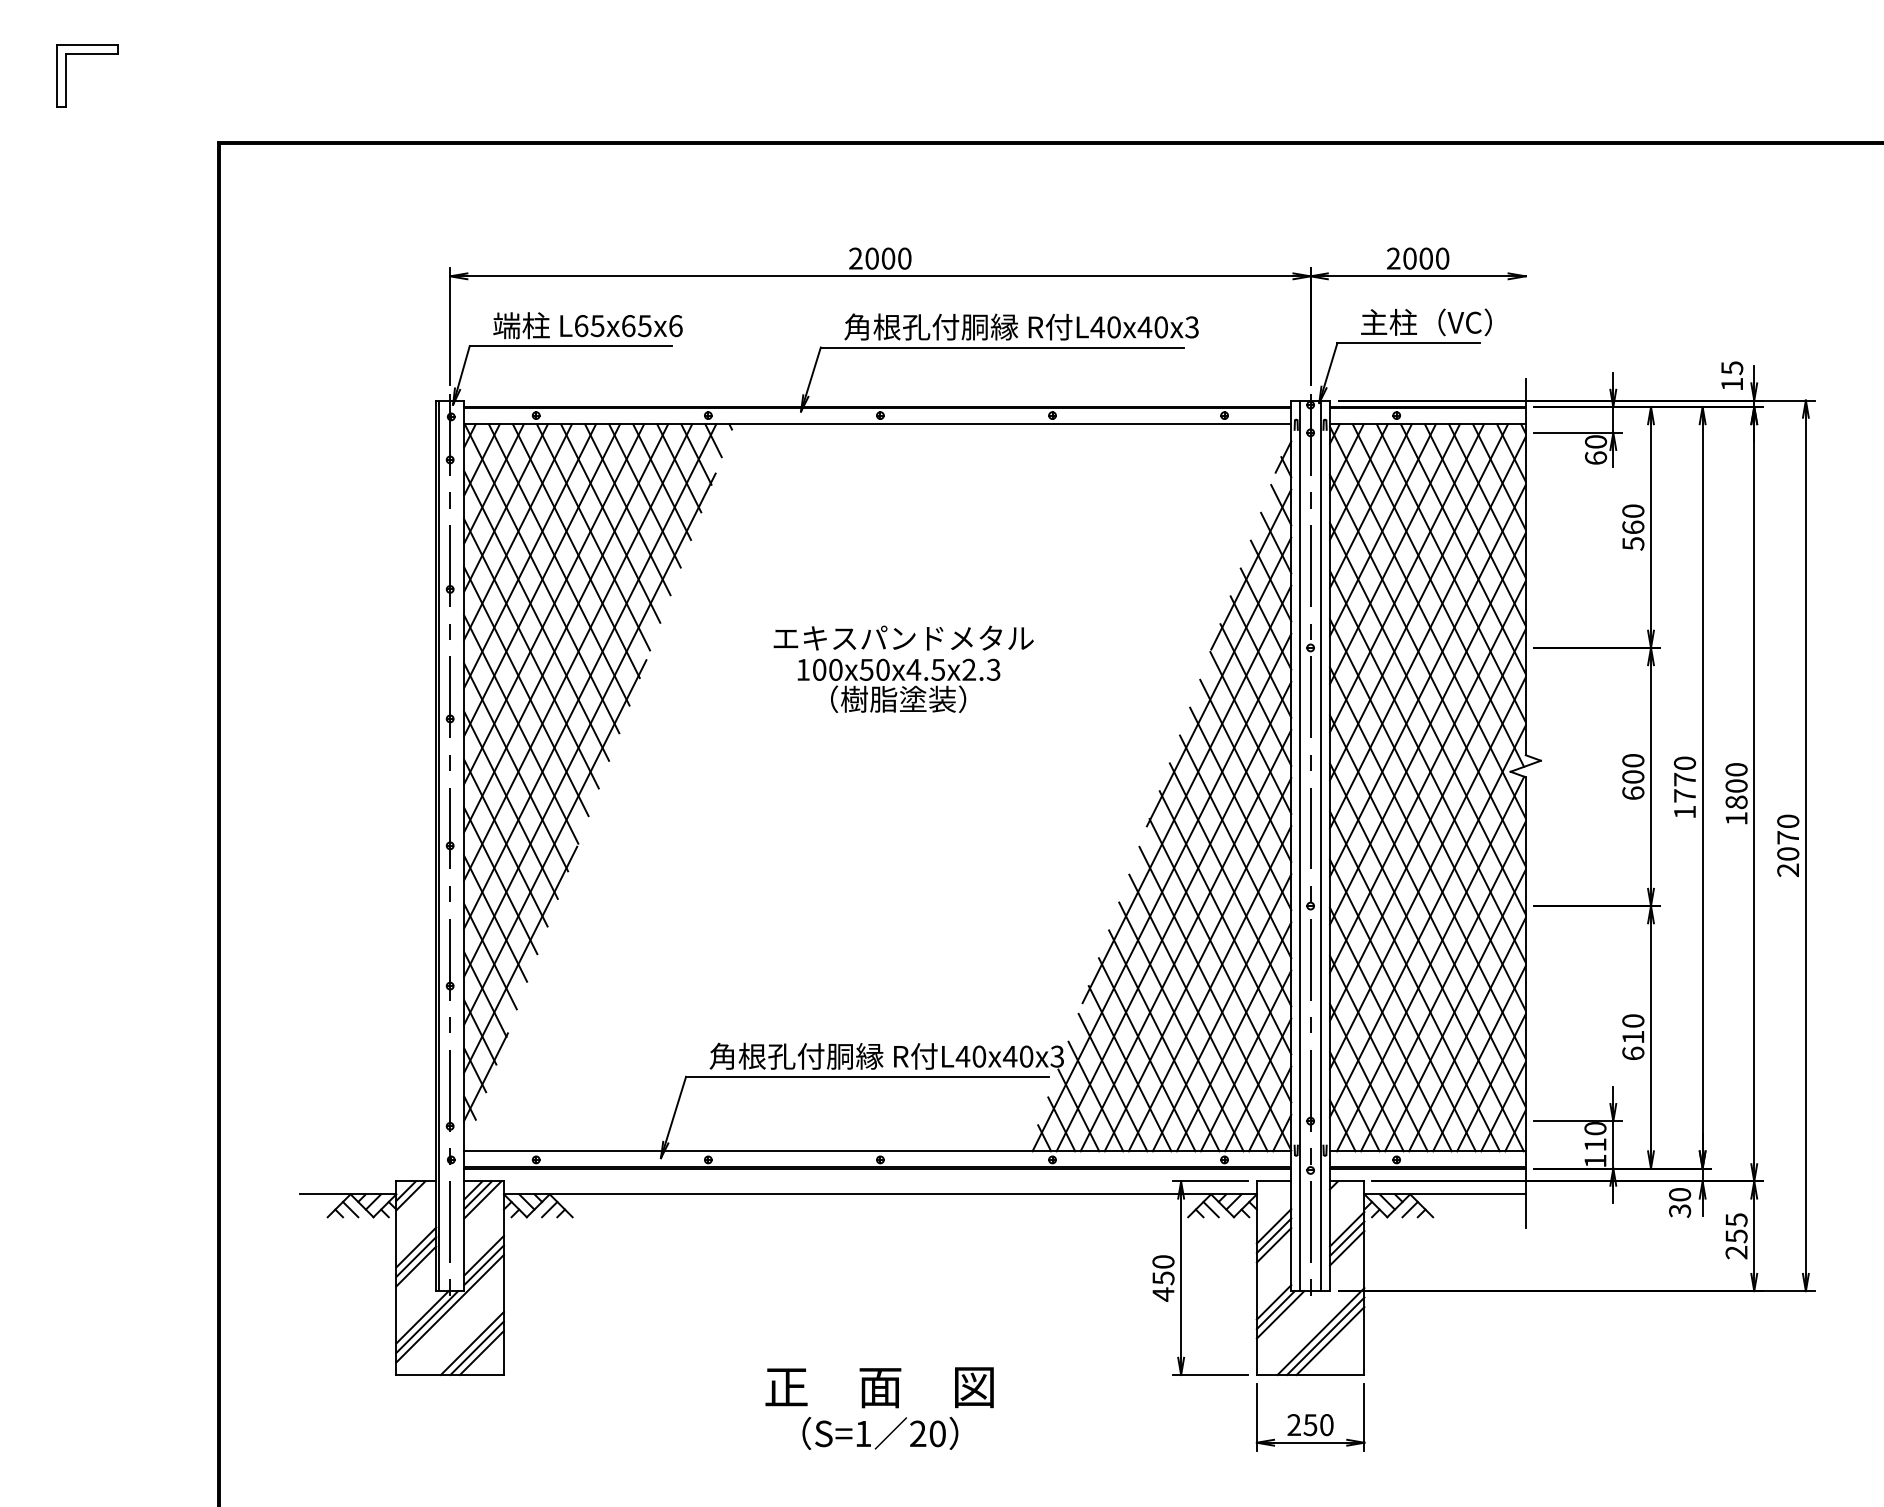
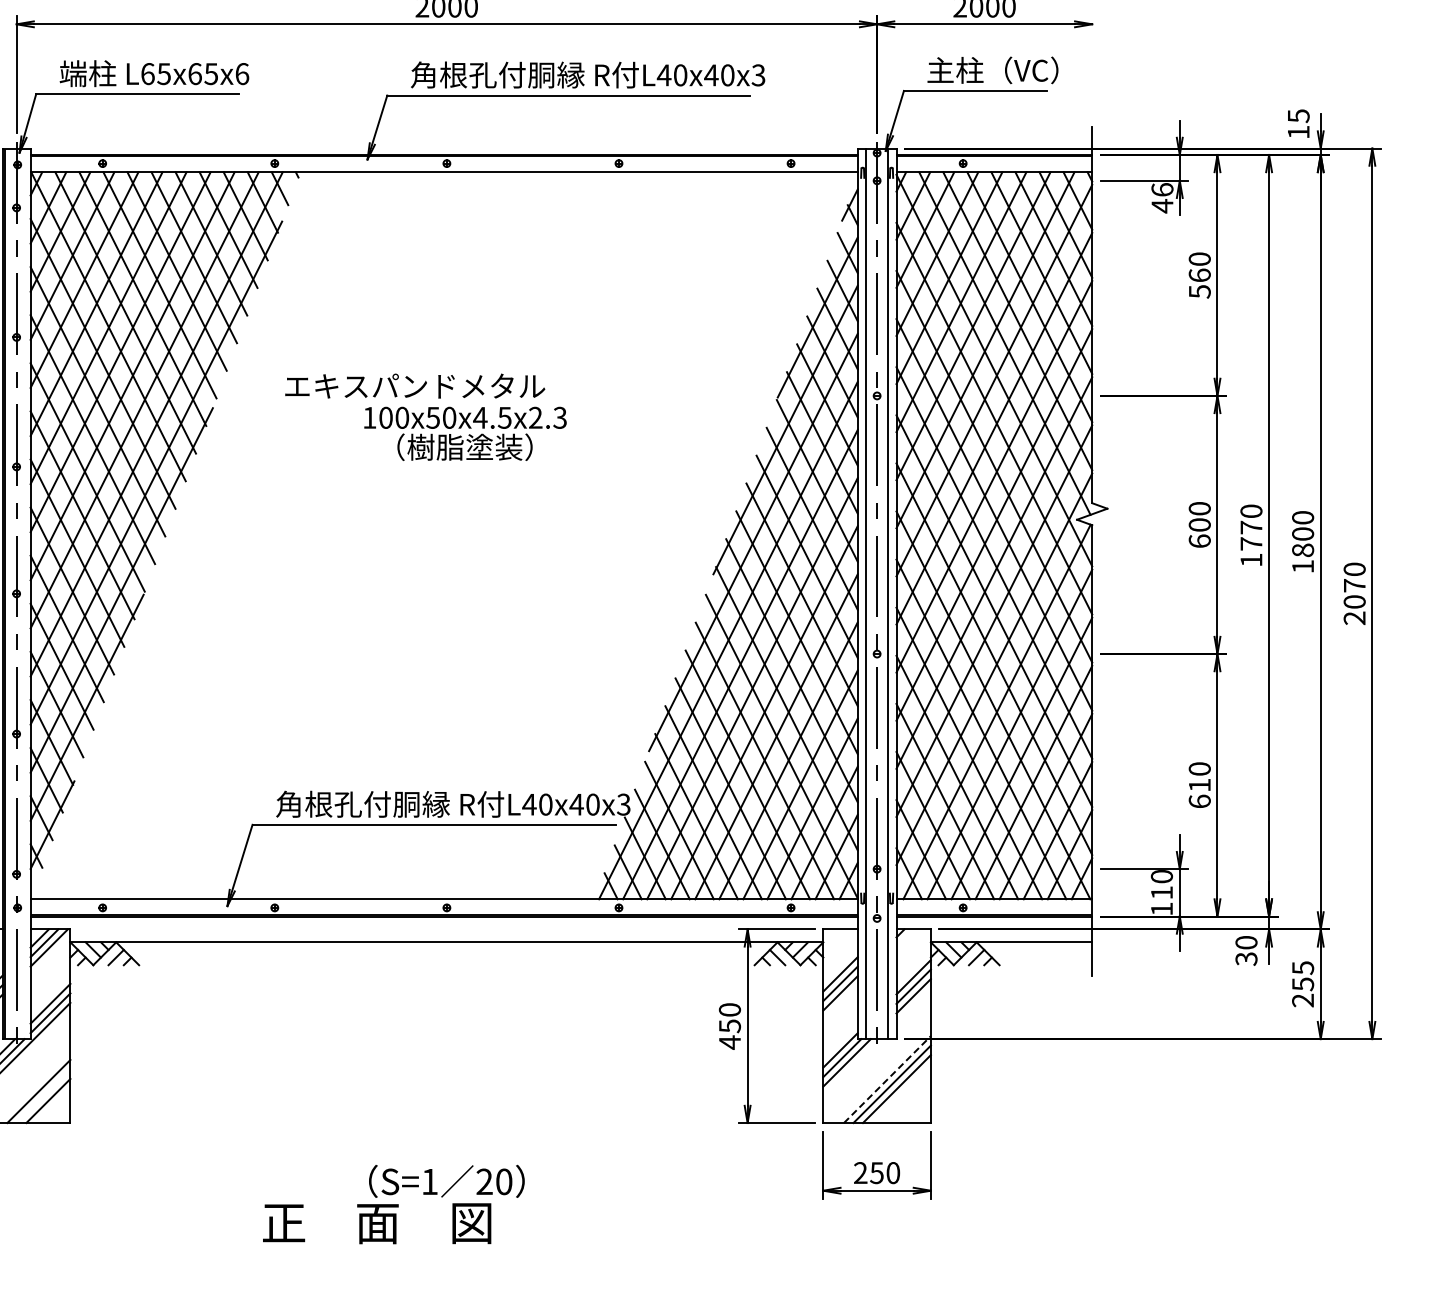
text: (1596, 450) -> (1162, 198), 60 -> 46
text: (903, 637) -> (414, 385), moved
line: (1321, 1331) -> (887, 1079), solid -> dashed
line: (476, 1348) -> (42, 1096), removed
text: (879, 1387) -> (376, 1223), moved

